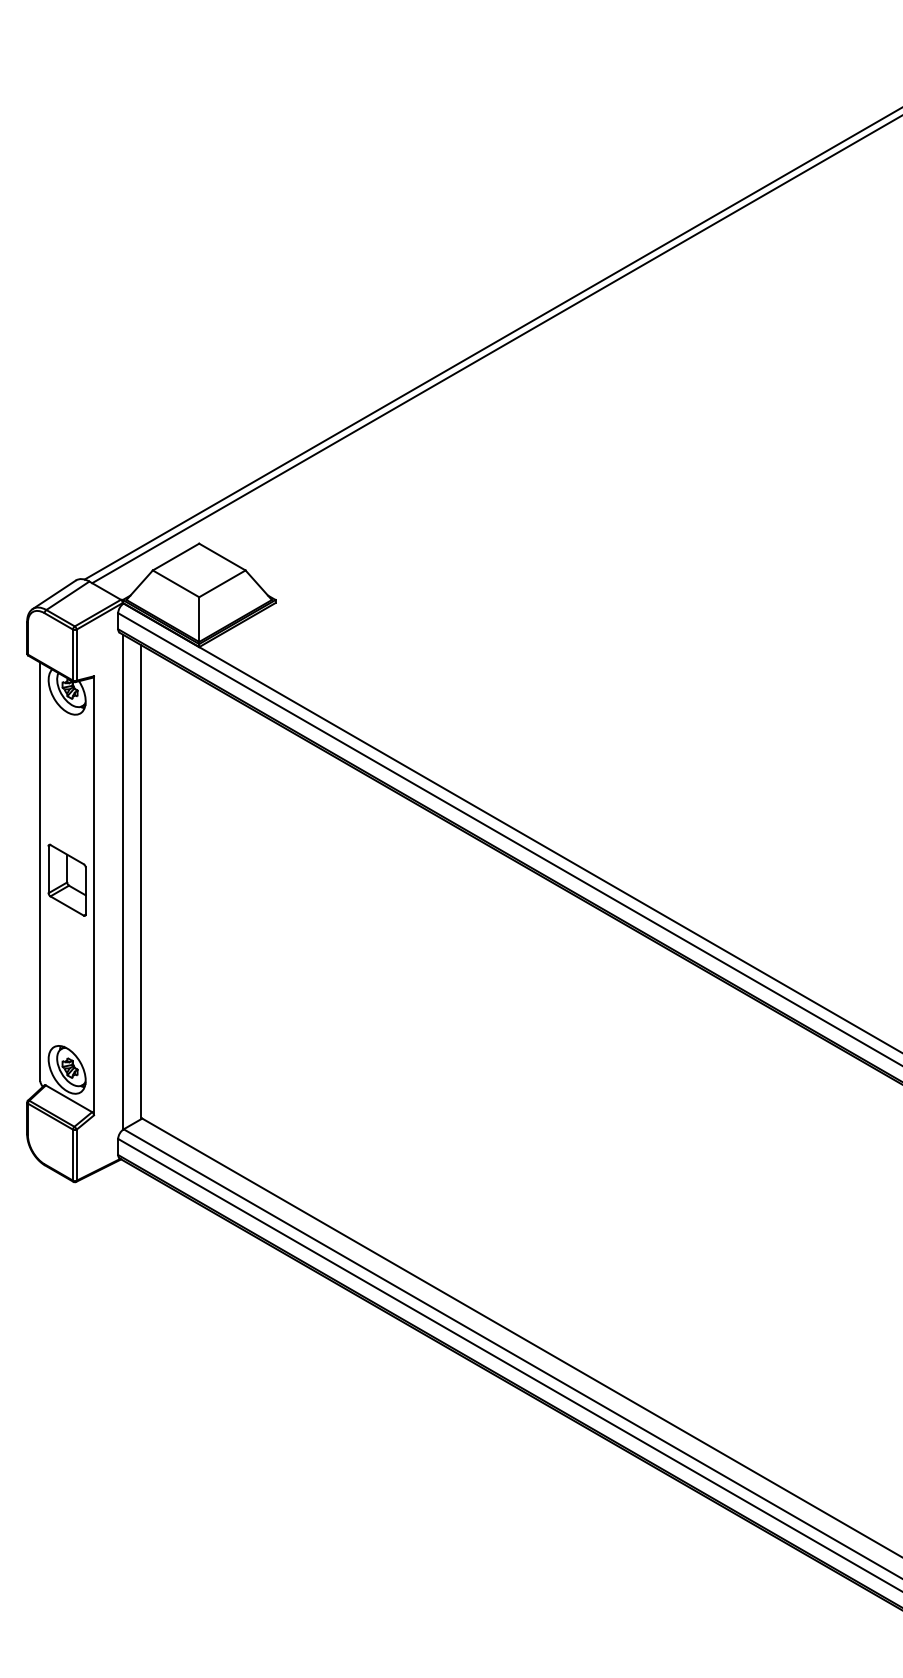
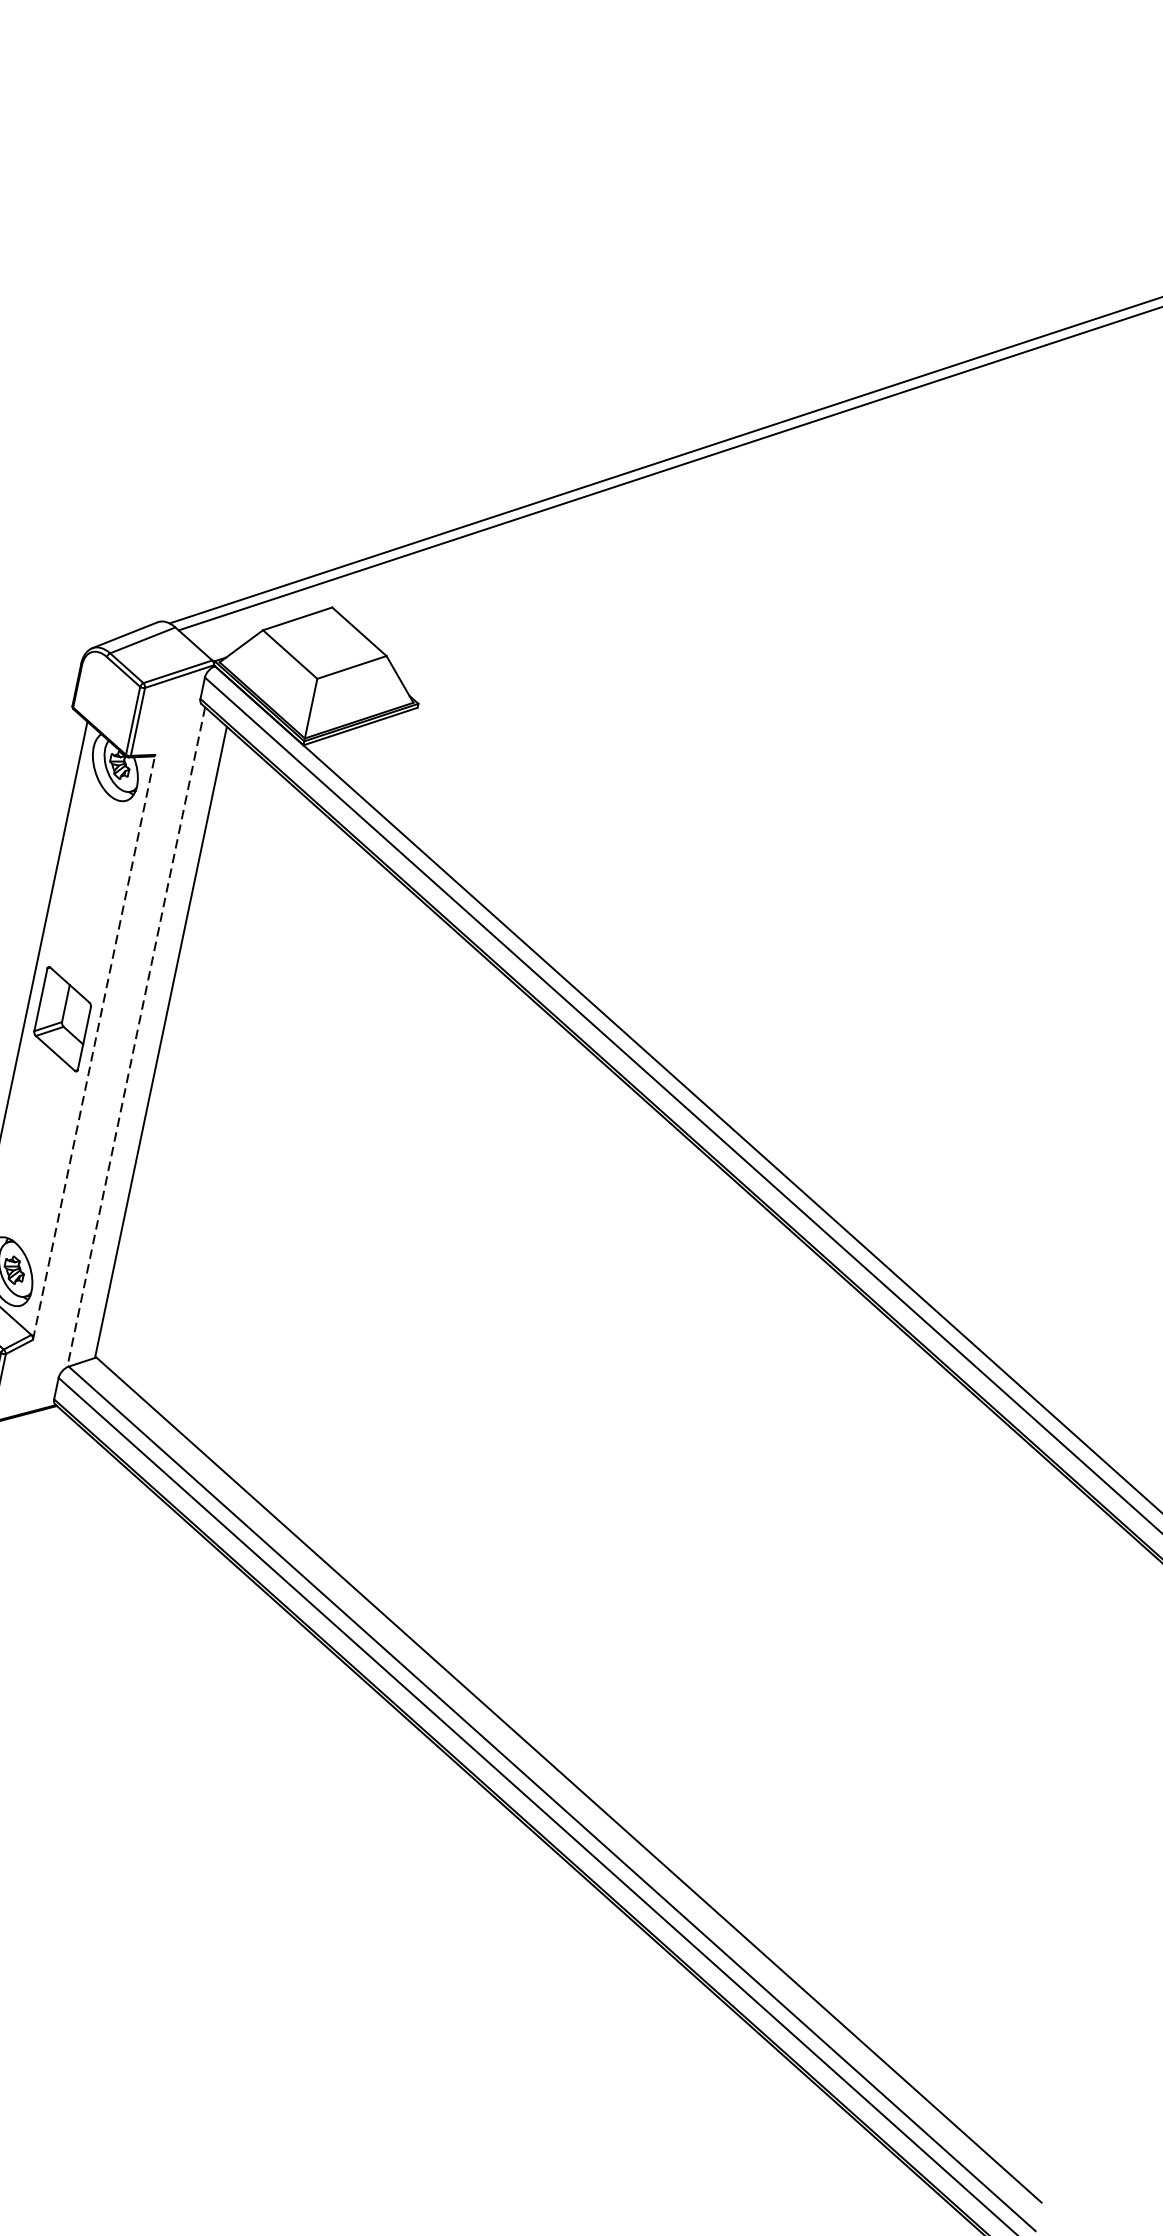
line: (122, 882) -> (135, 1037), solid -> dashed
line: (94, 895) -> (94, 1047), solid -> dashed

